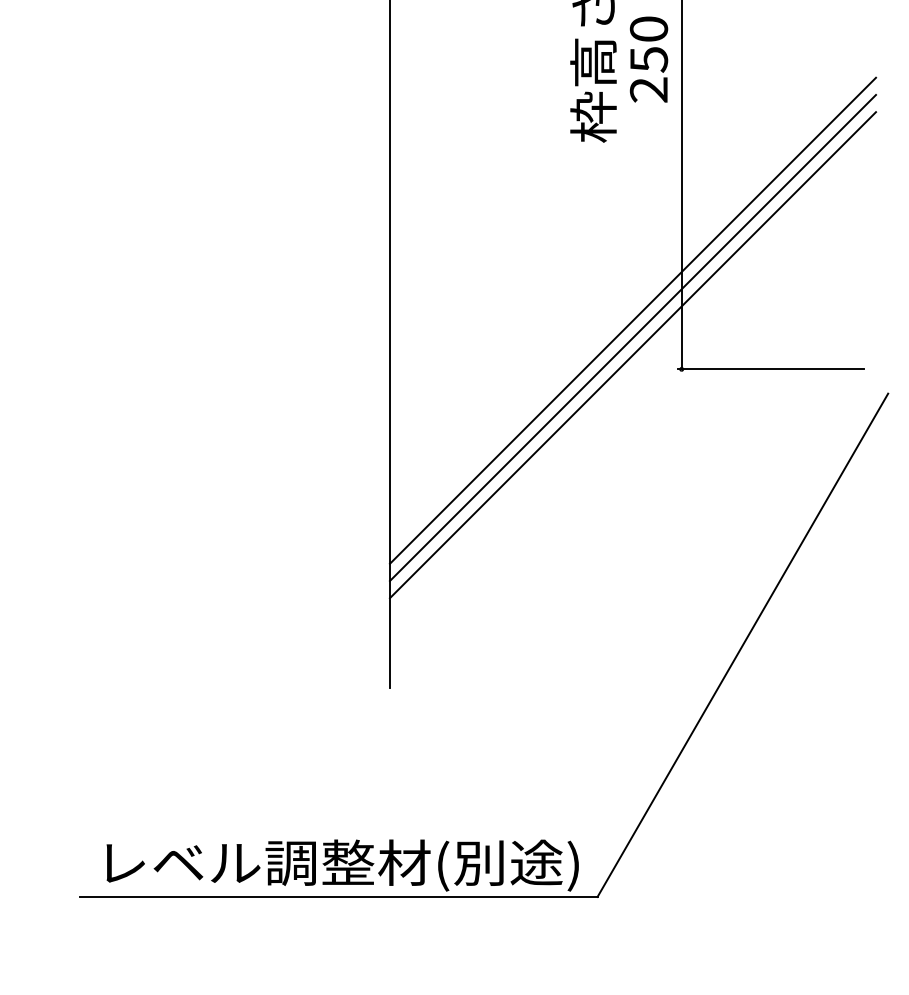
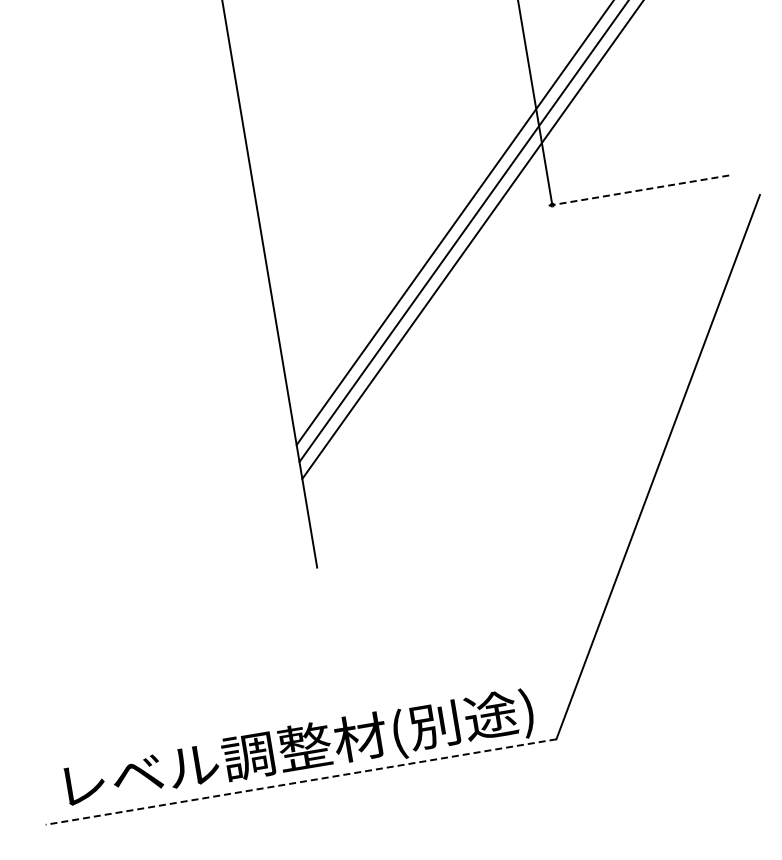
line: (770, 369) -> (639, 190), solid -> dashed
line: (338, 896) -> (300, 781), solid -> dashed

